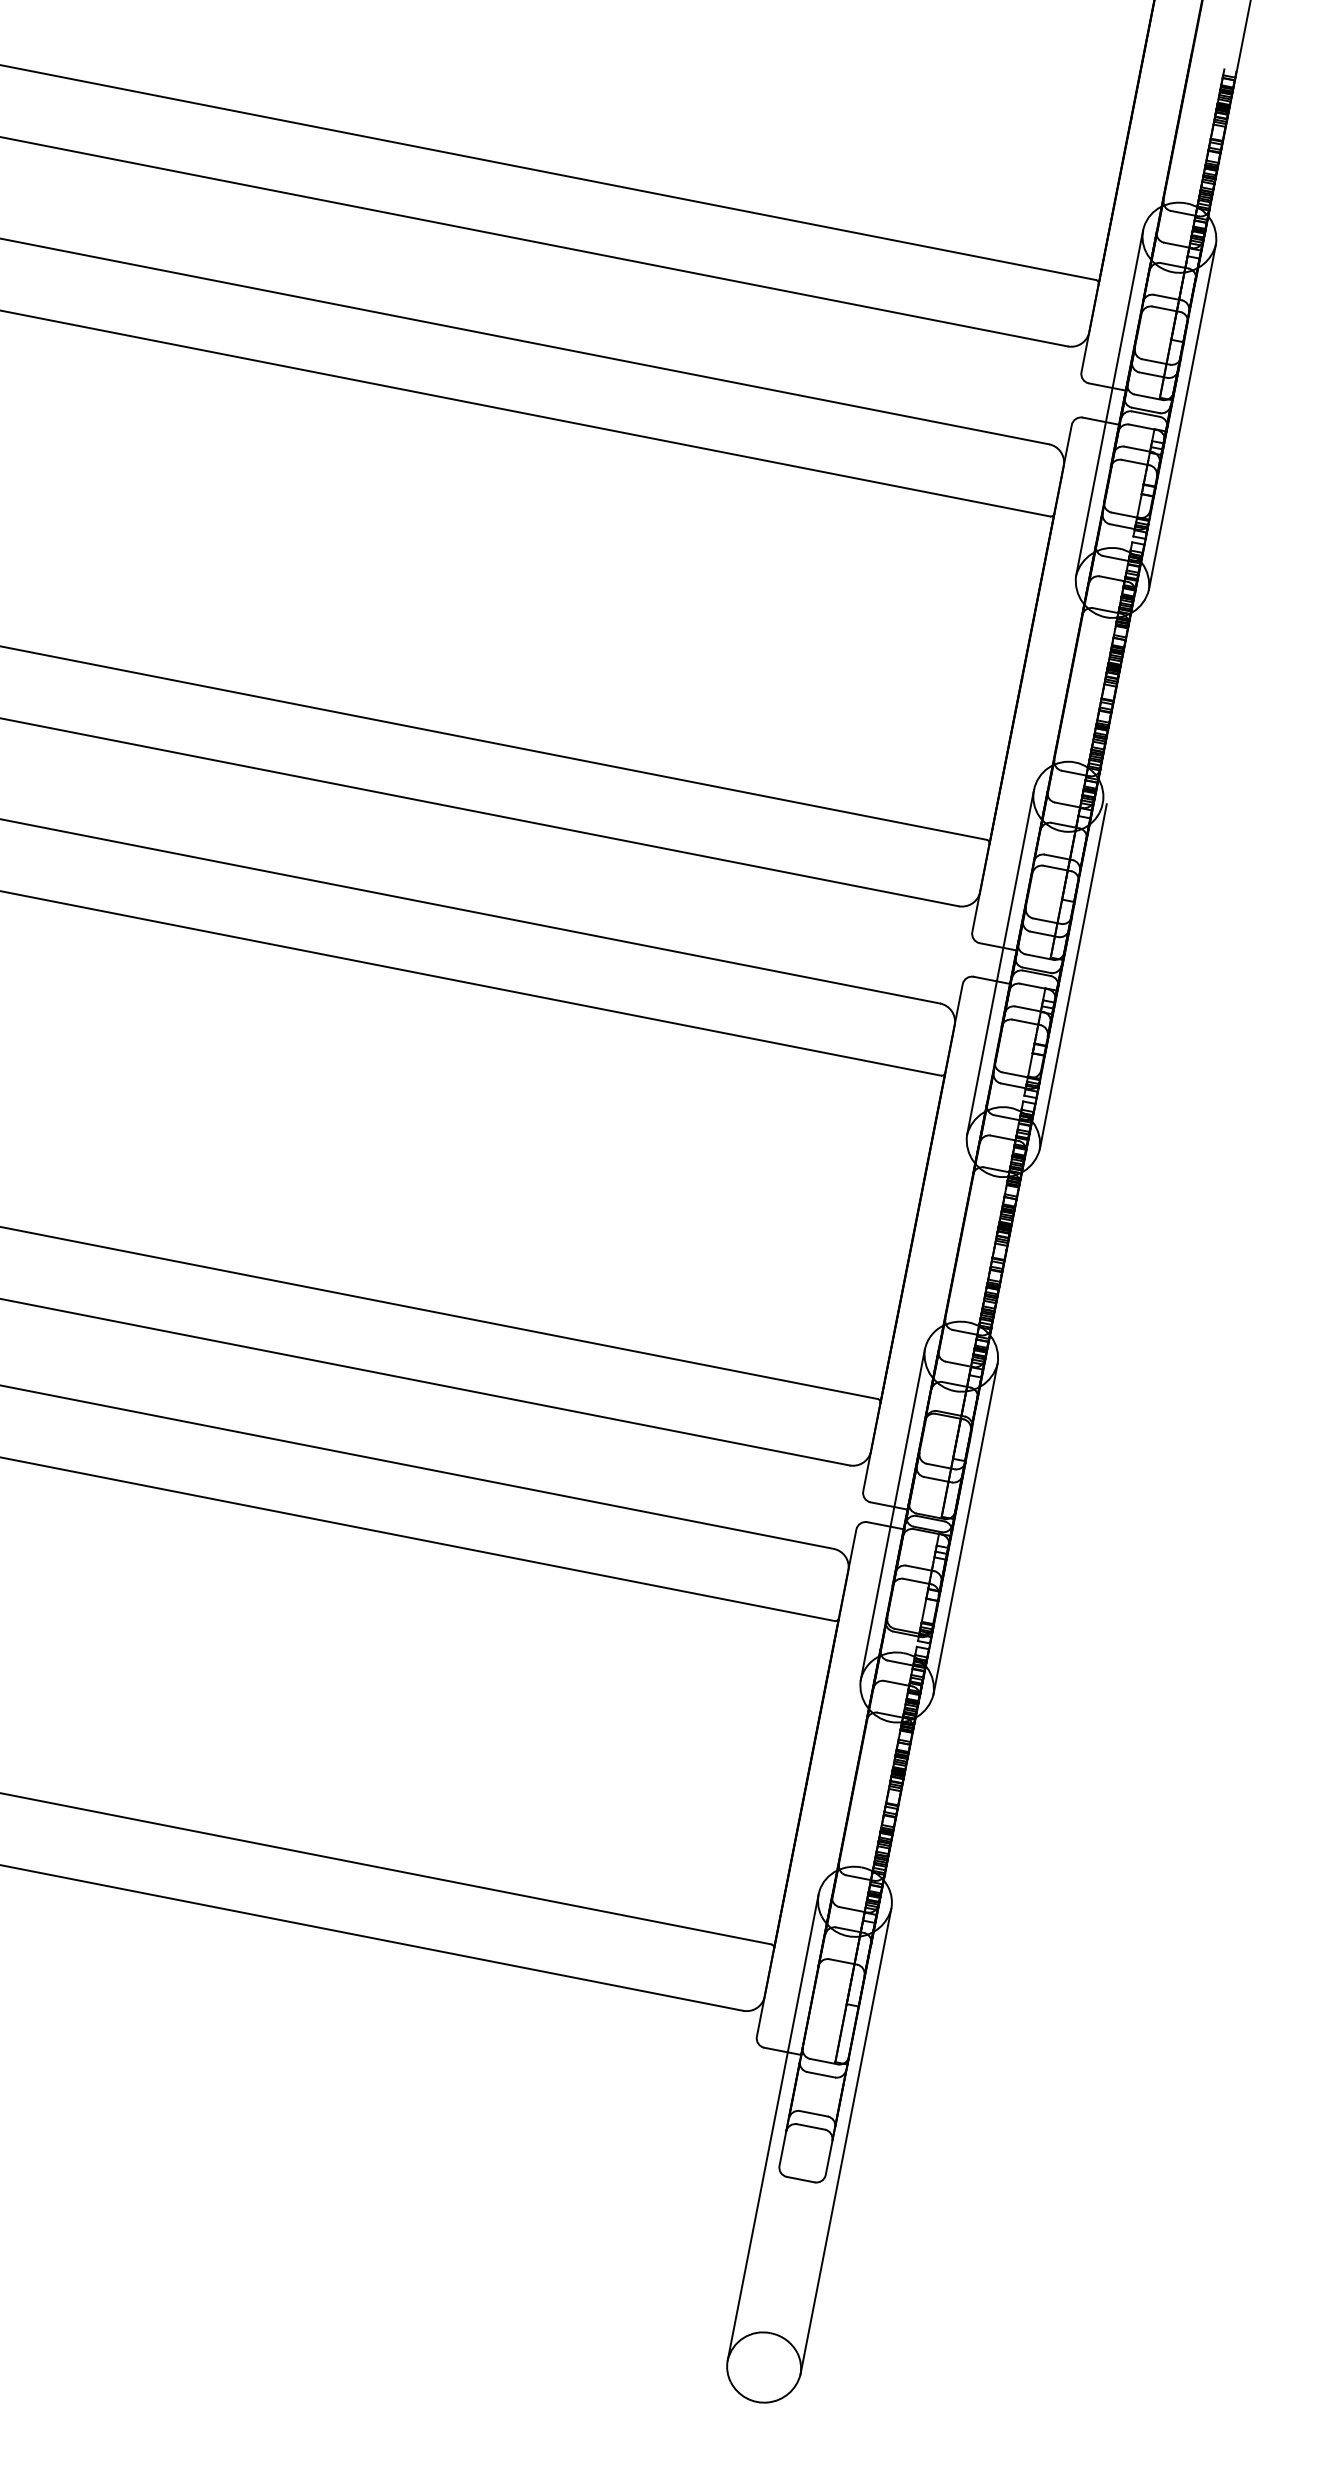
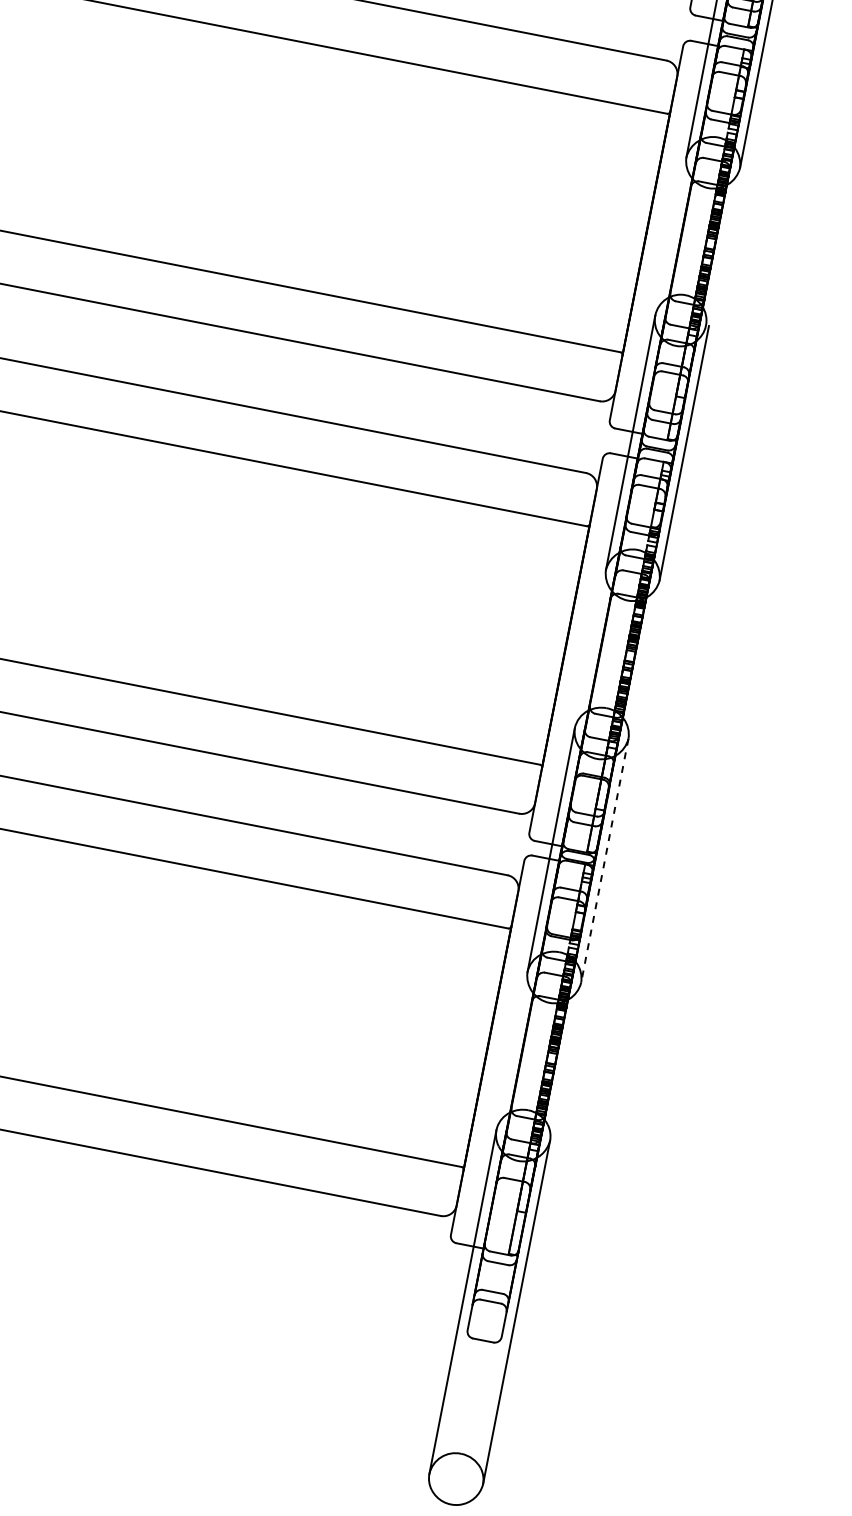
line: (965, 1529) -> (604, 860), solid -> dashed

